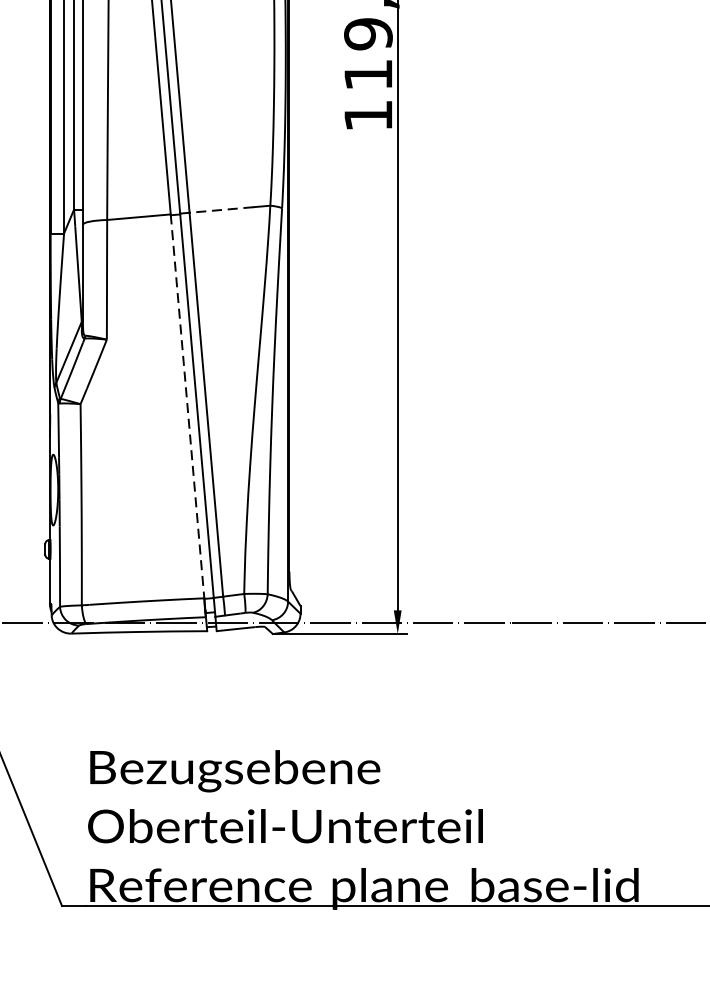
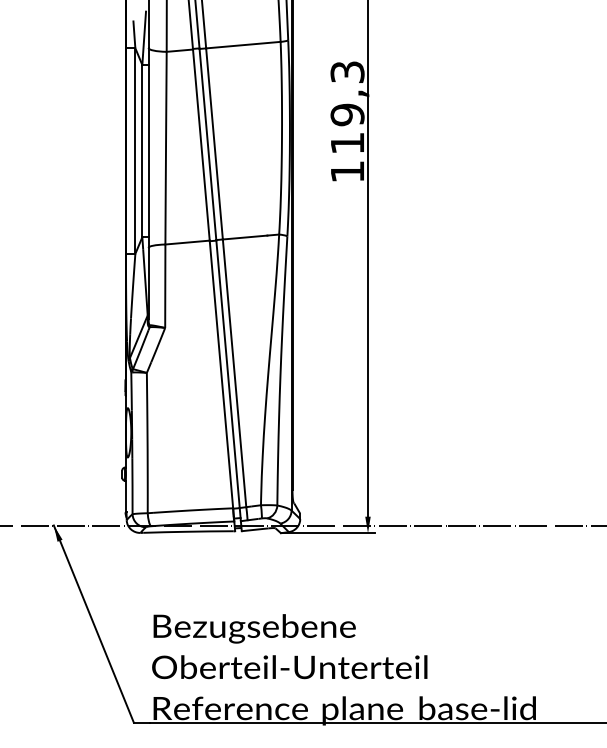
line: (220, 209) -> (244, 237), dashed -> solid
line: (187, 406) -> (221, 374), dashed -> solid

